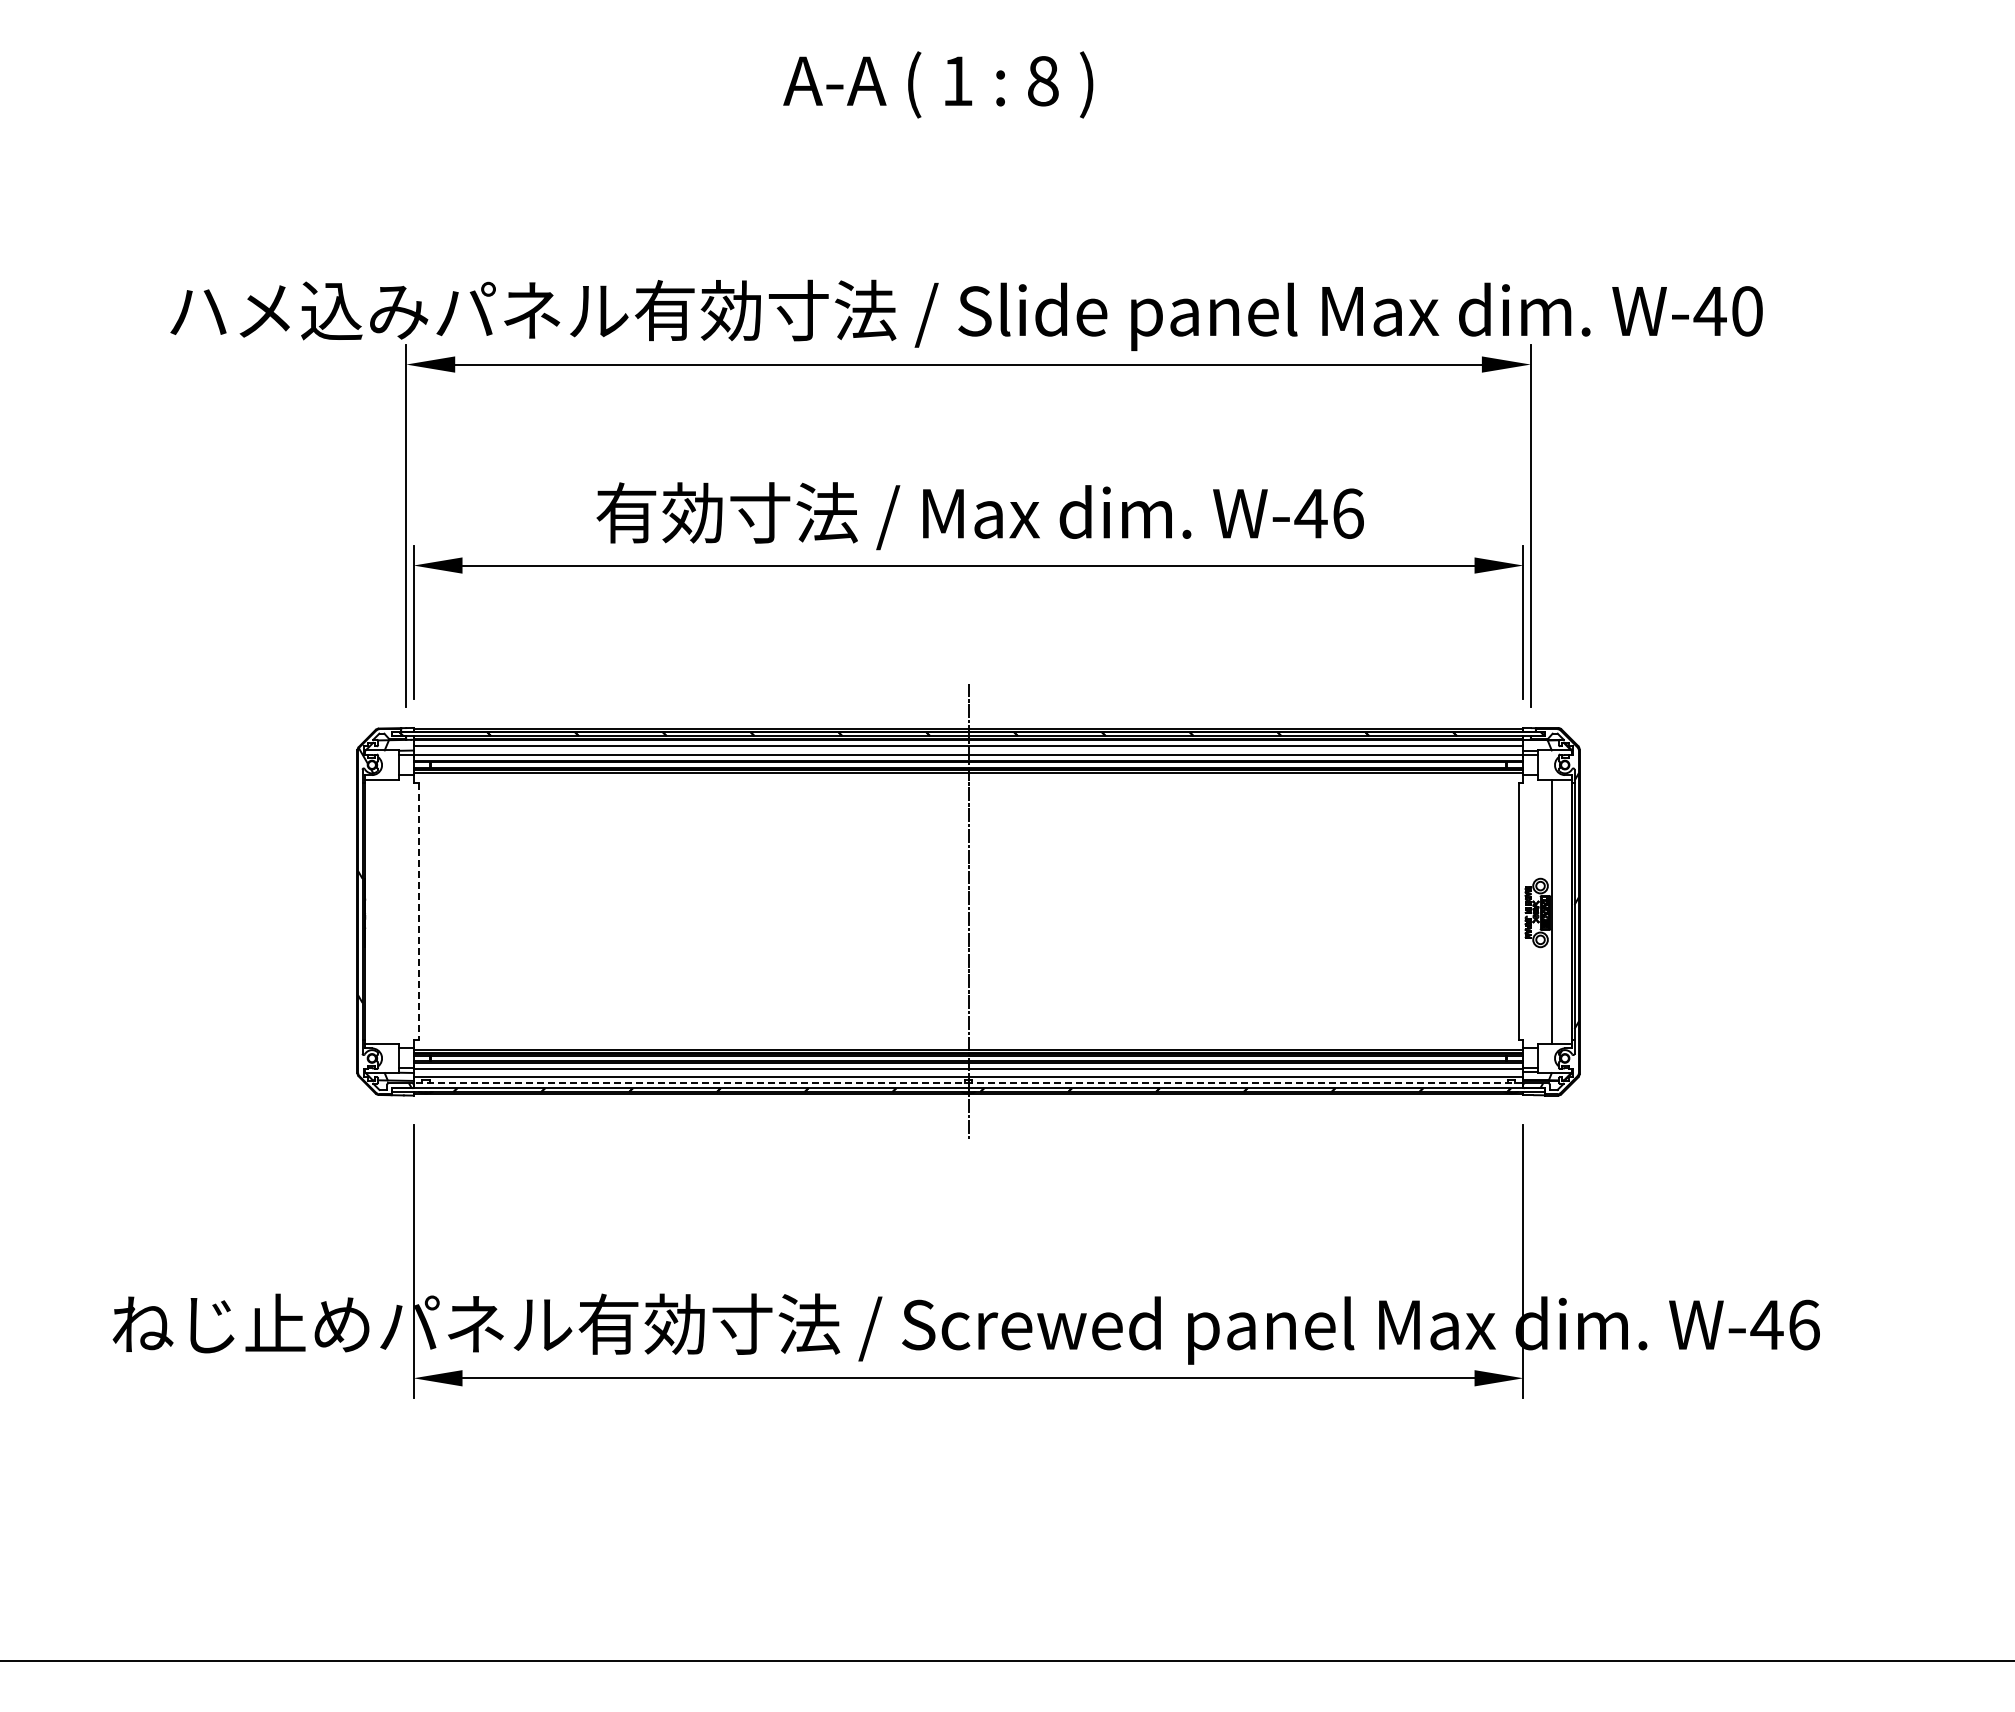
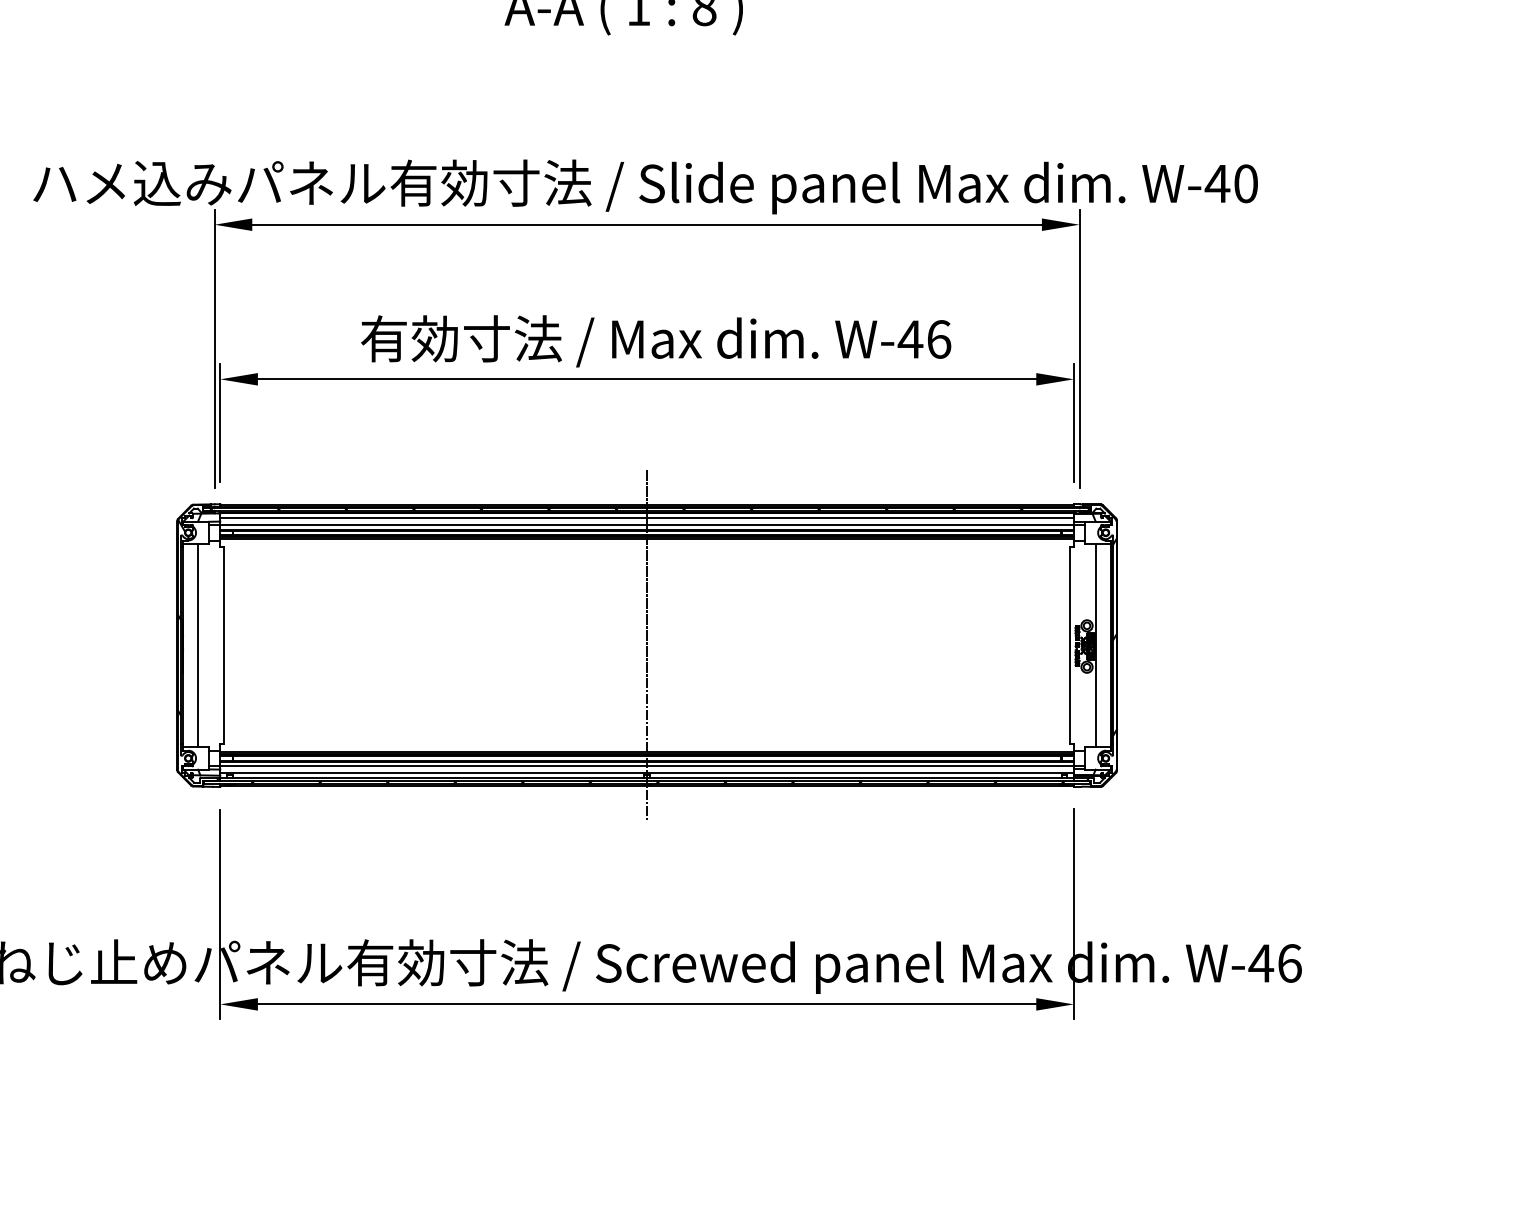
line: (384, 911) -> (197, 645), added
line: (418, 912) -> (224, 646), dashed -> solid
line: (968, 1083) -> (647, 777), dashed -> solid

